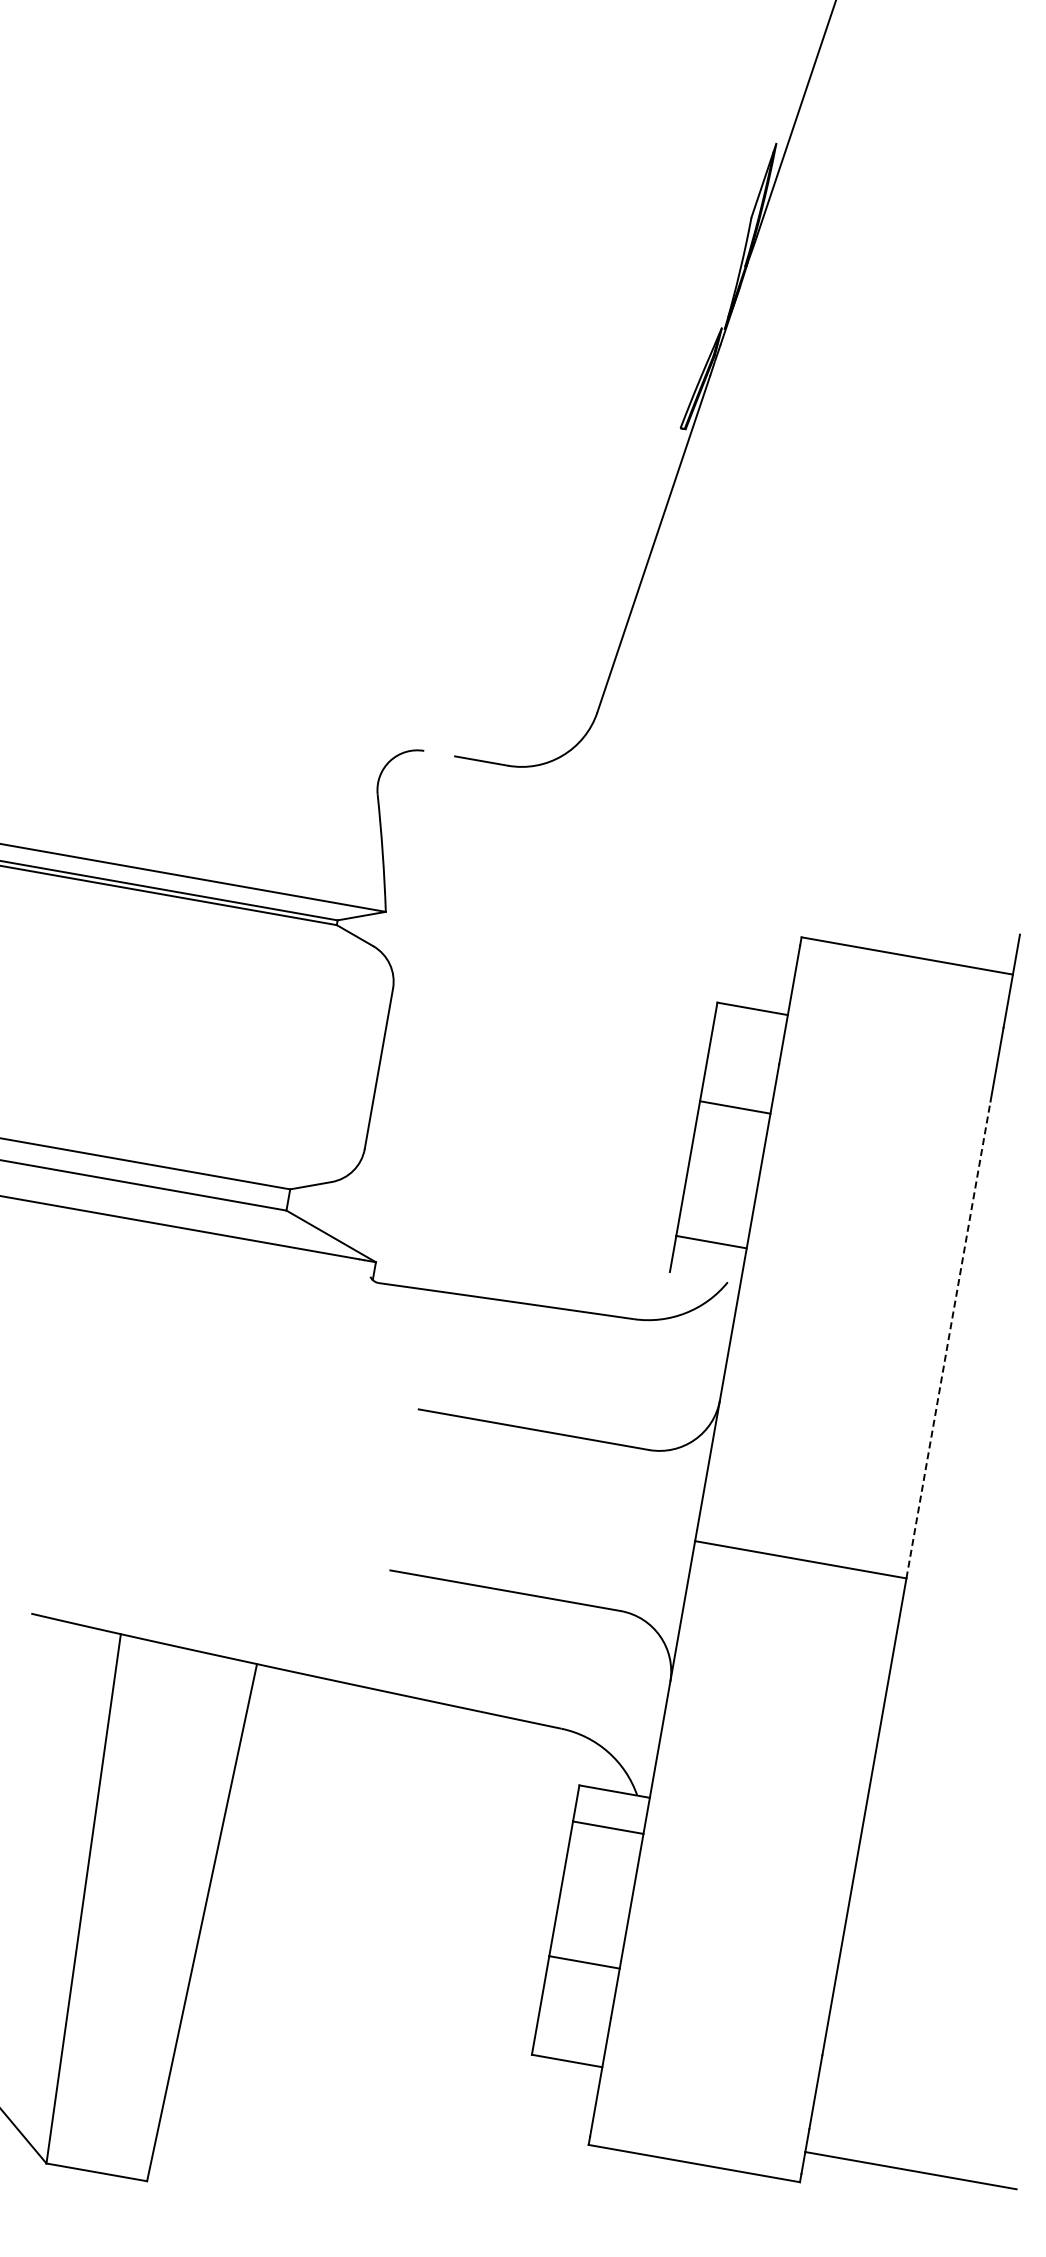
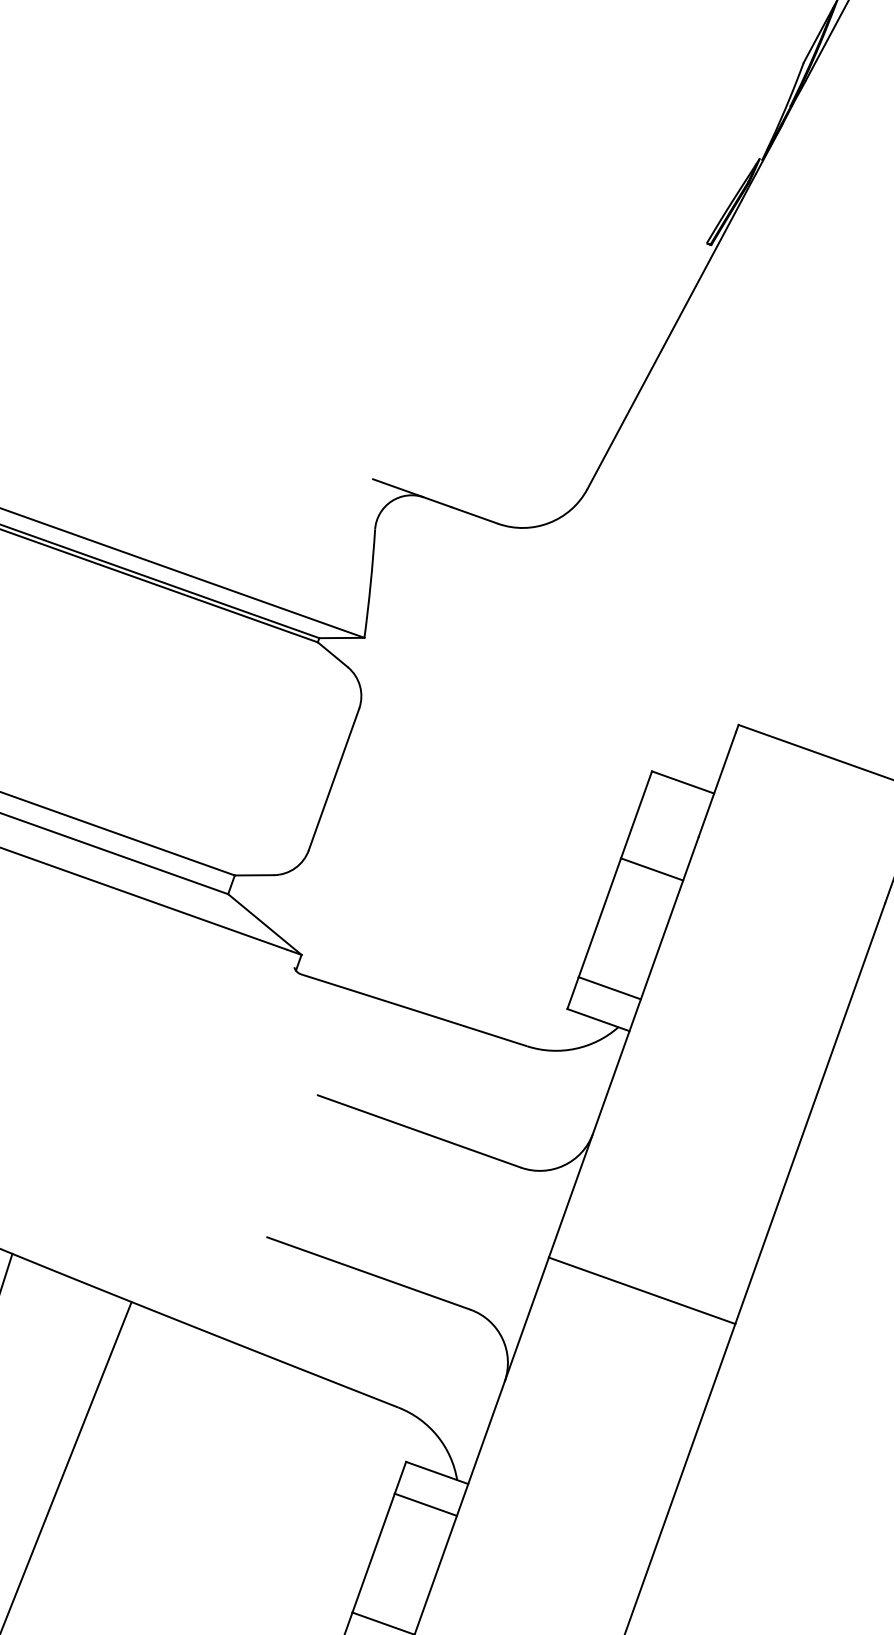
line: (410, 748) -> (412, 493), added
line: (704, 1278) -> (597, 1020), added
line: (948, 1339) -> (810, 1113), dashed -> solid

